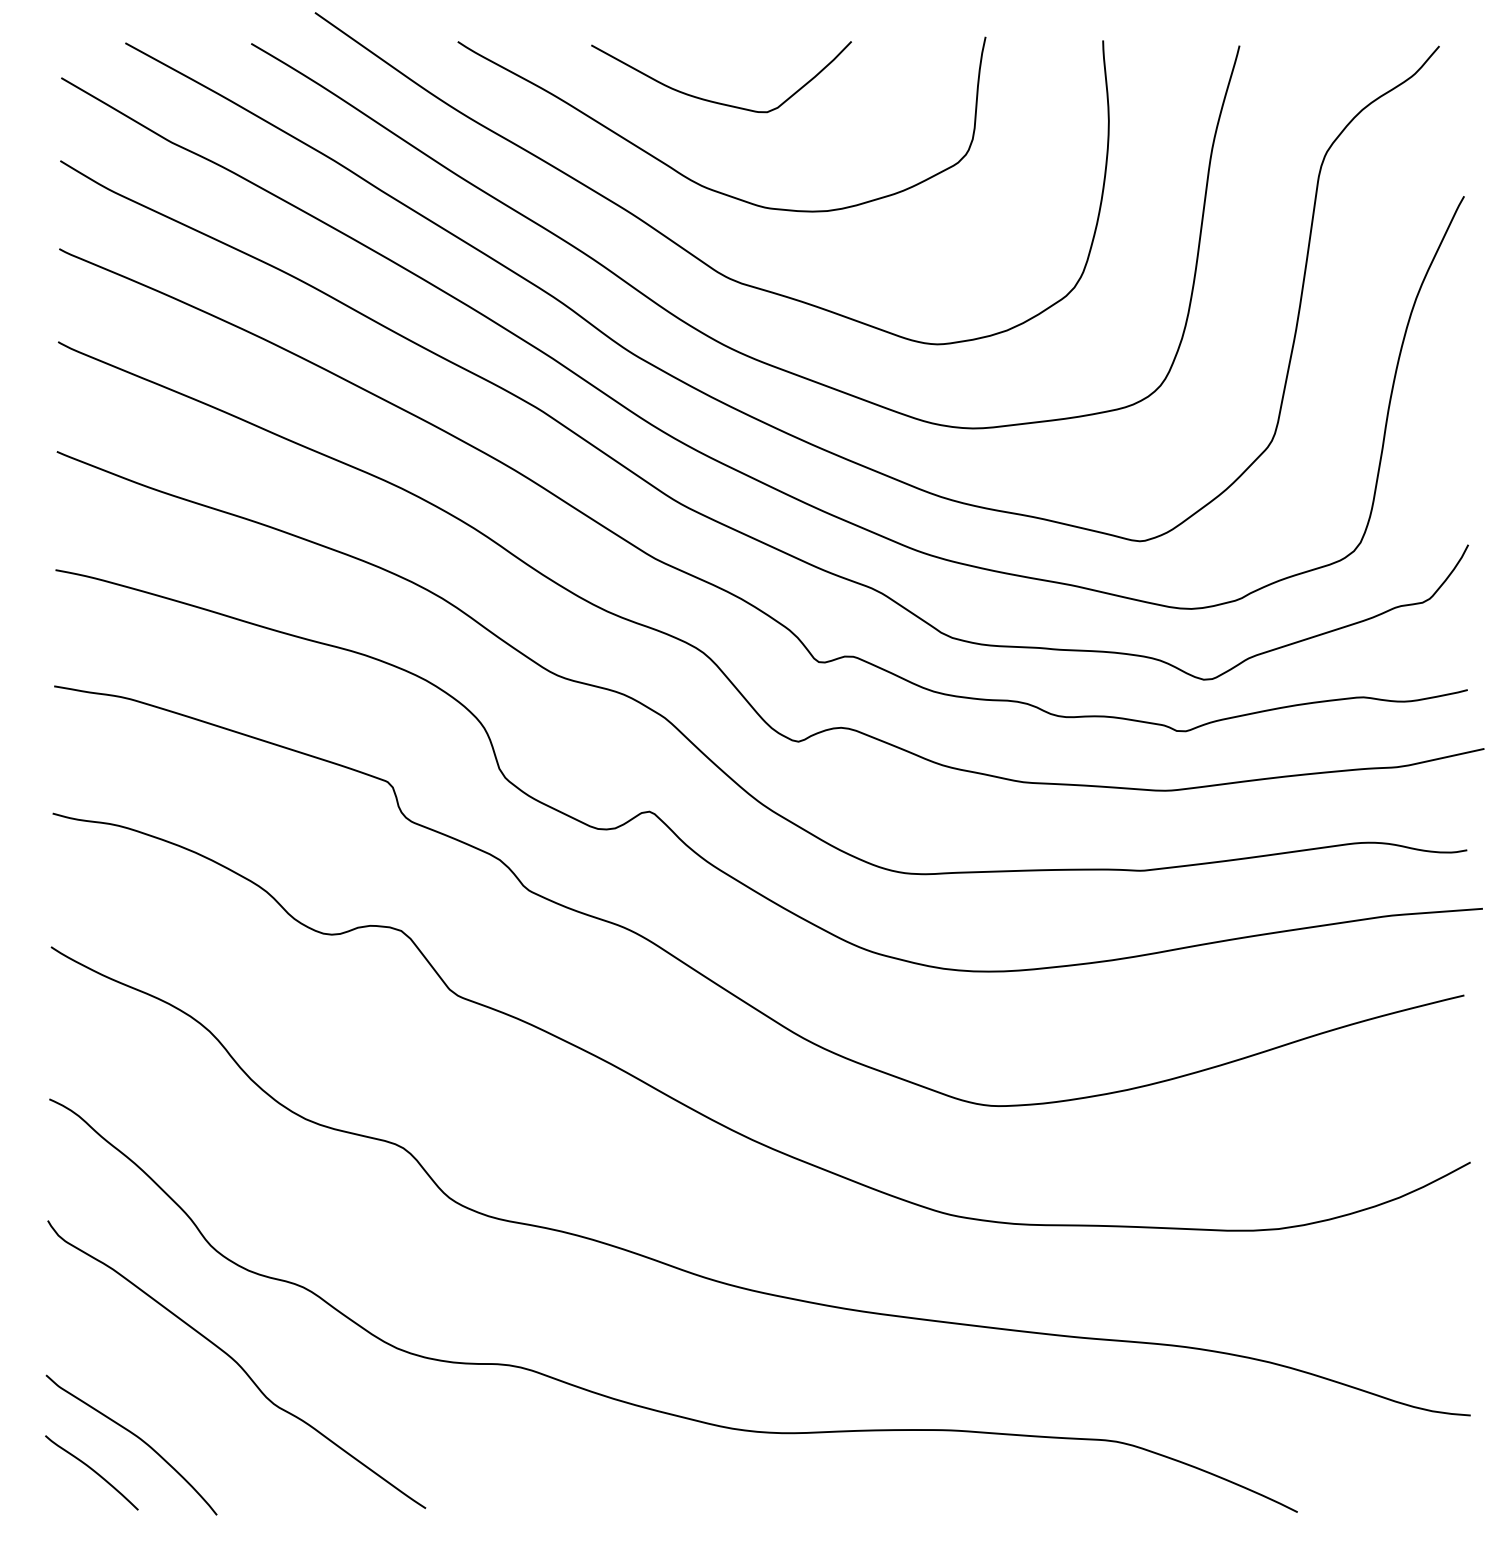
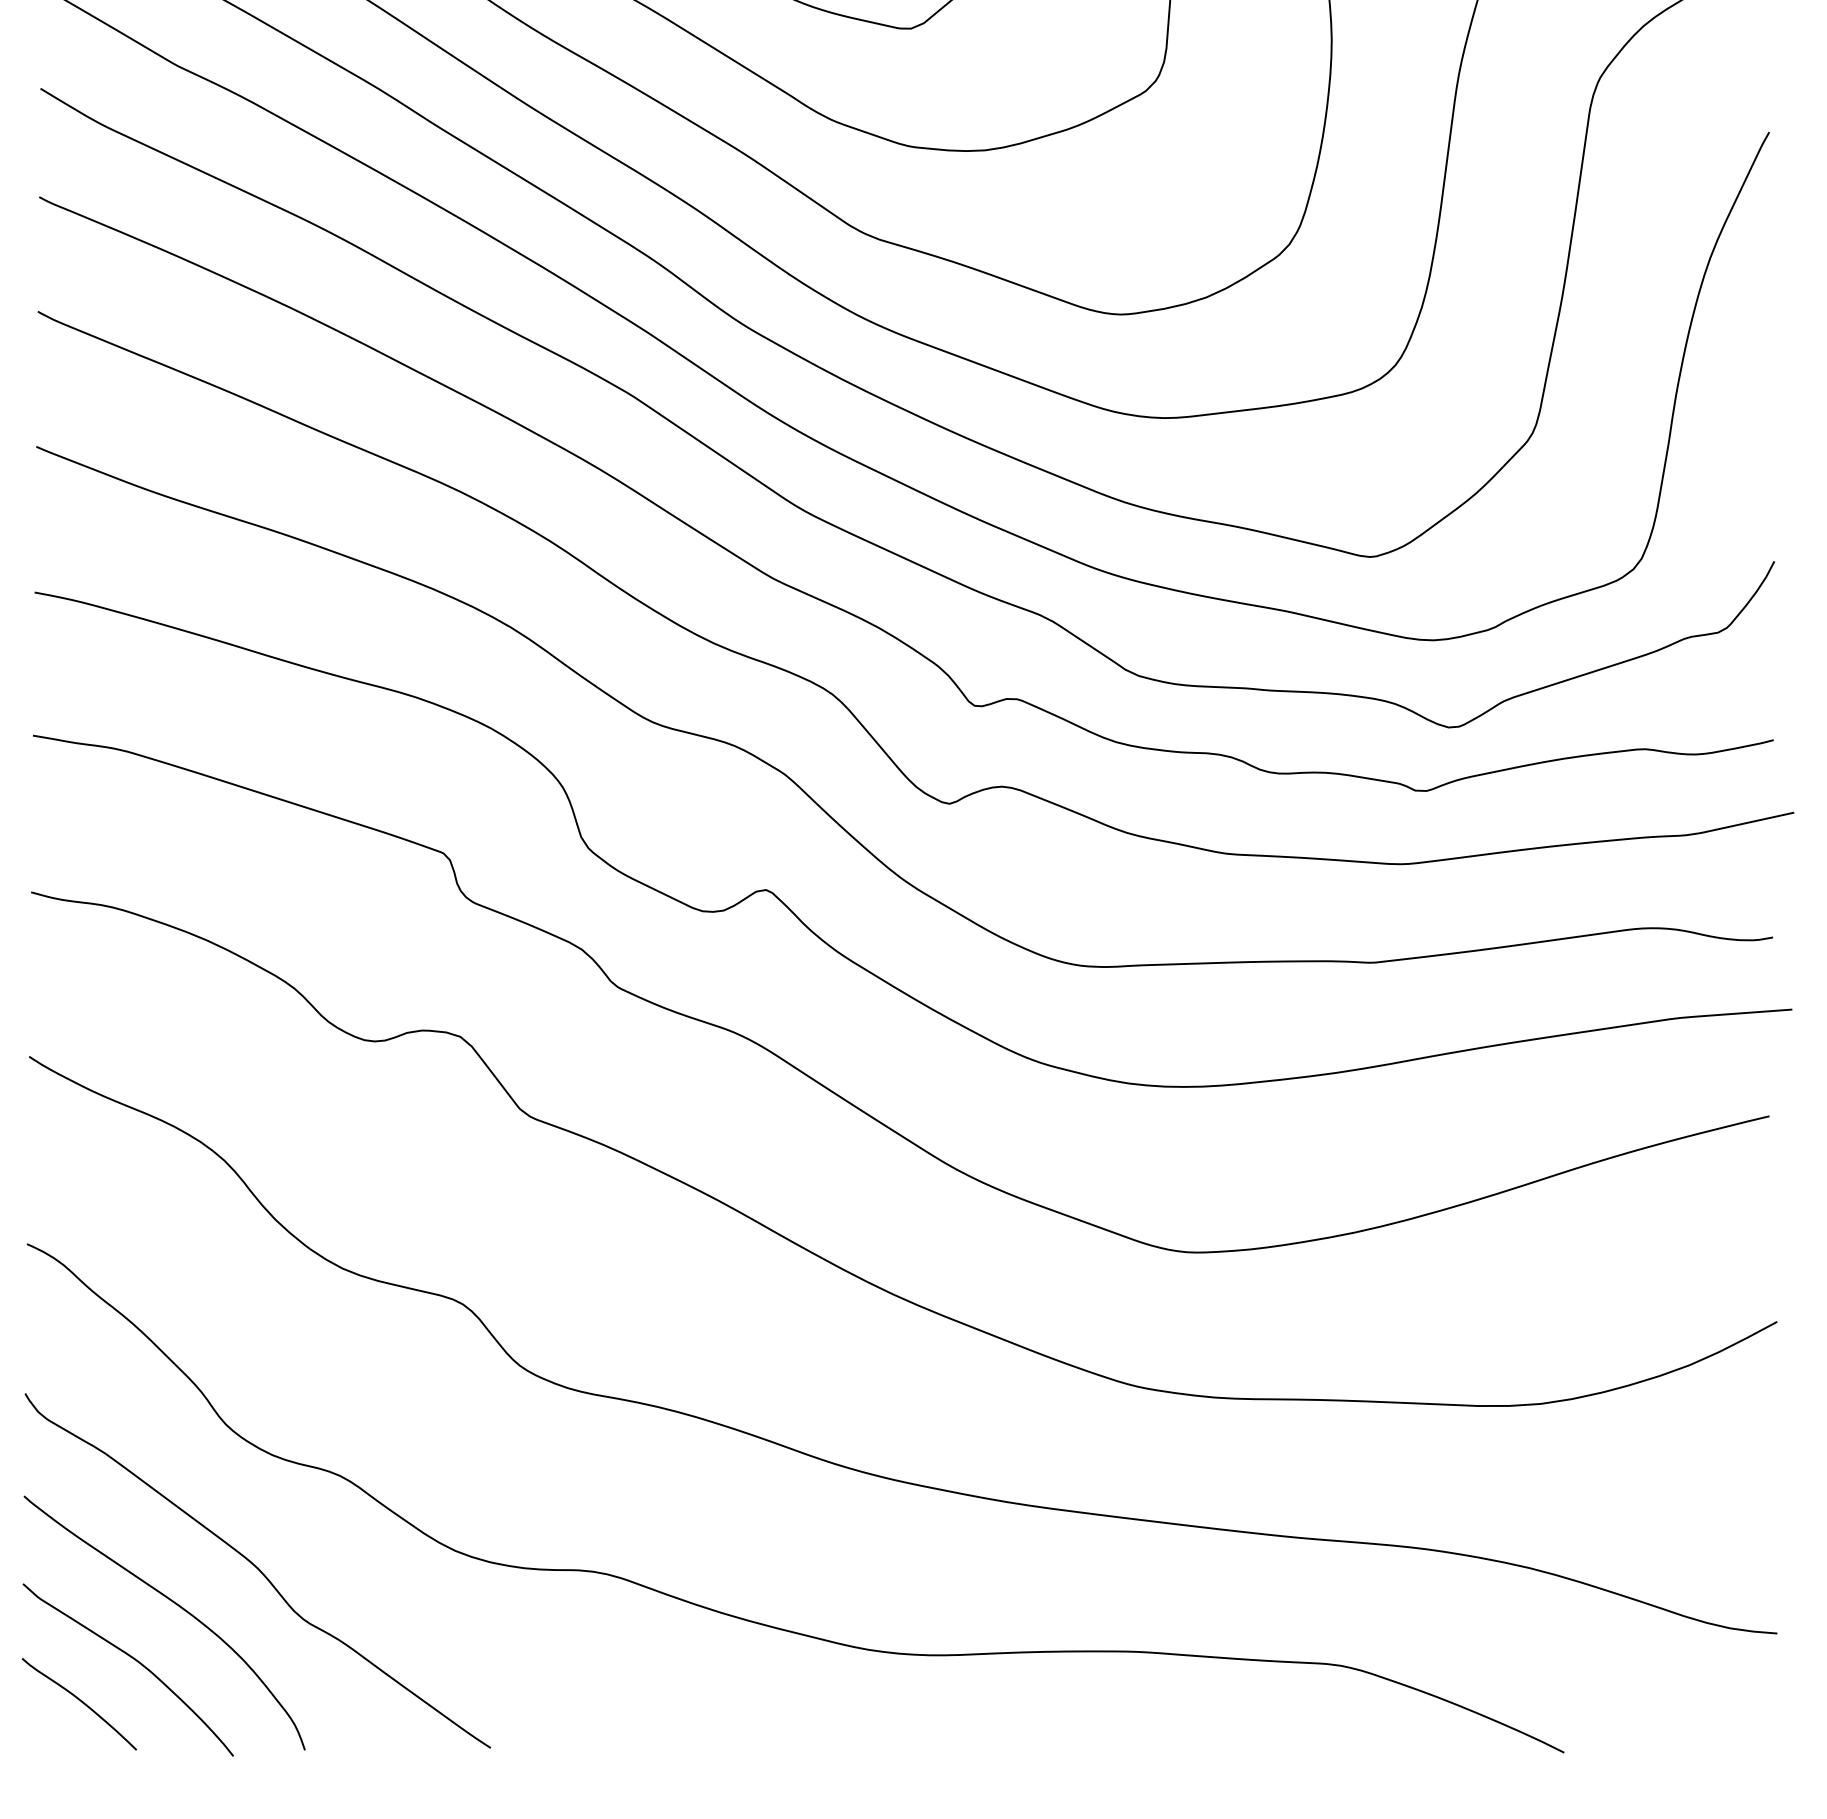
curve: (168, 1391) -> (173, 1603), added

